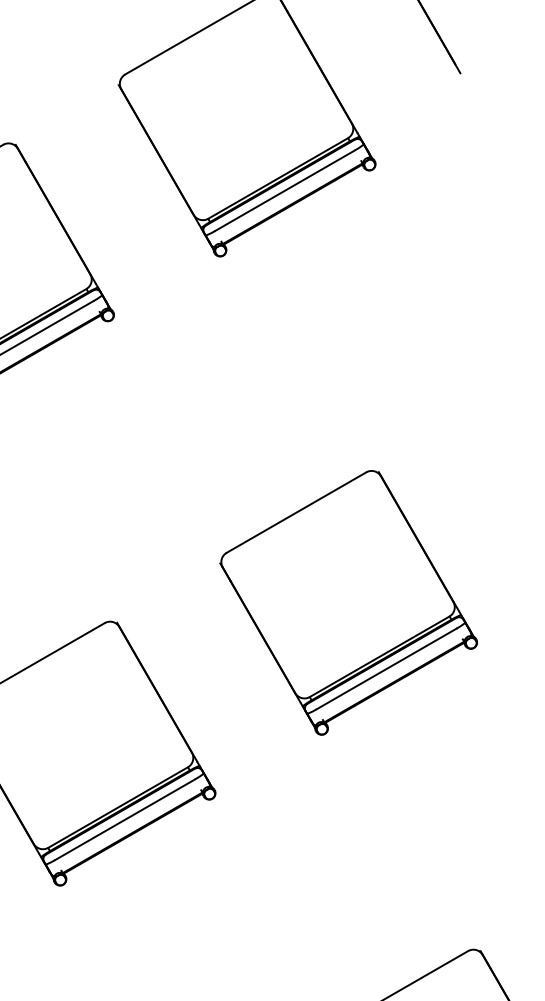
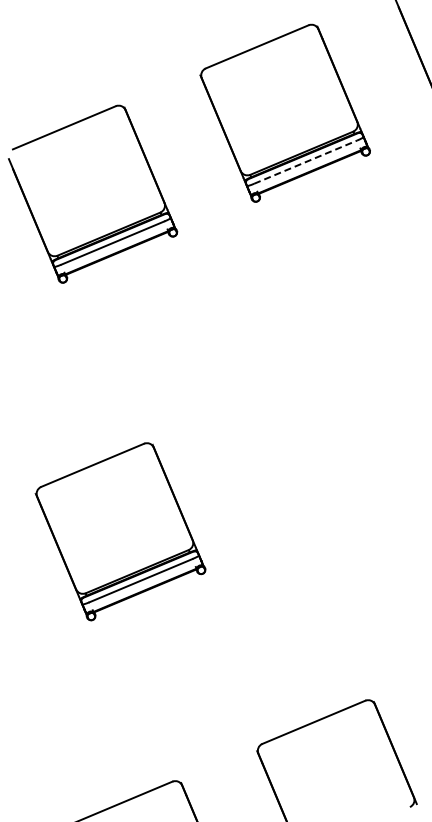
line: (285, 191) -> (305, 162), solid -> dashed
part: (348, 602) -> (313, 450), removed

